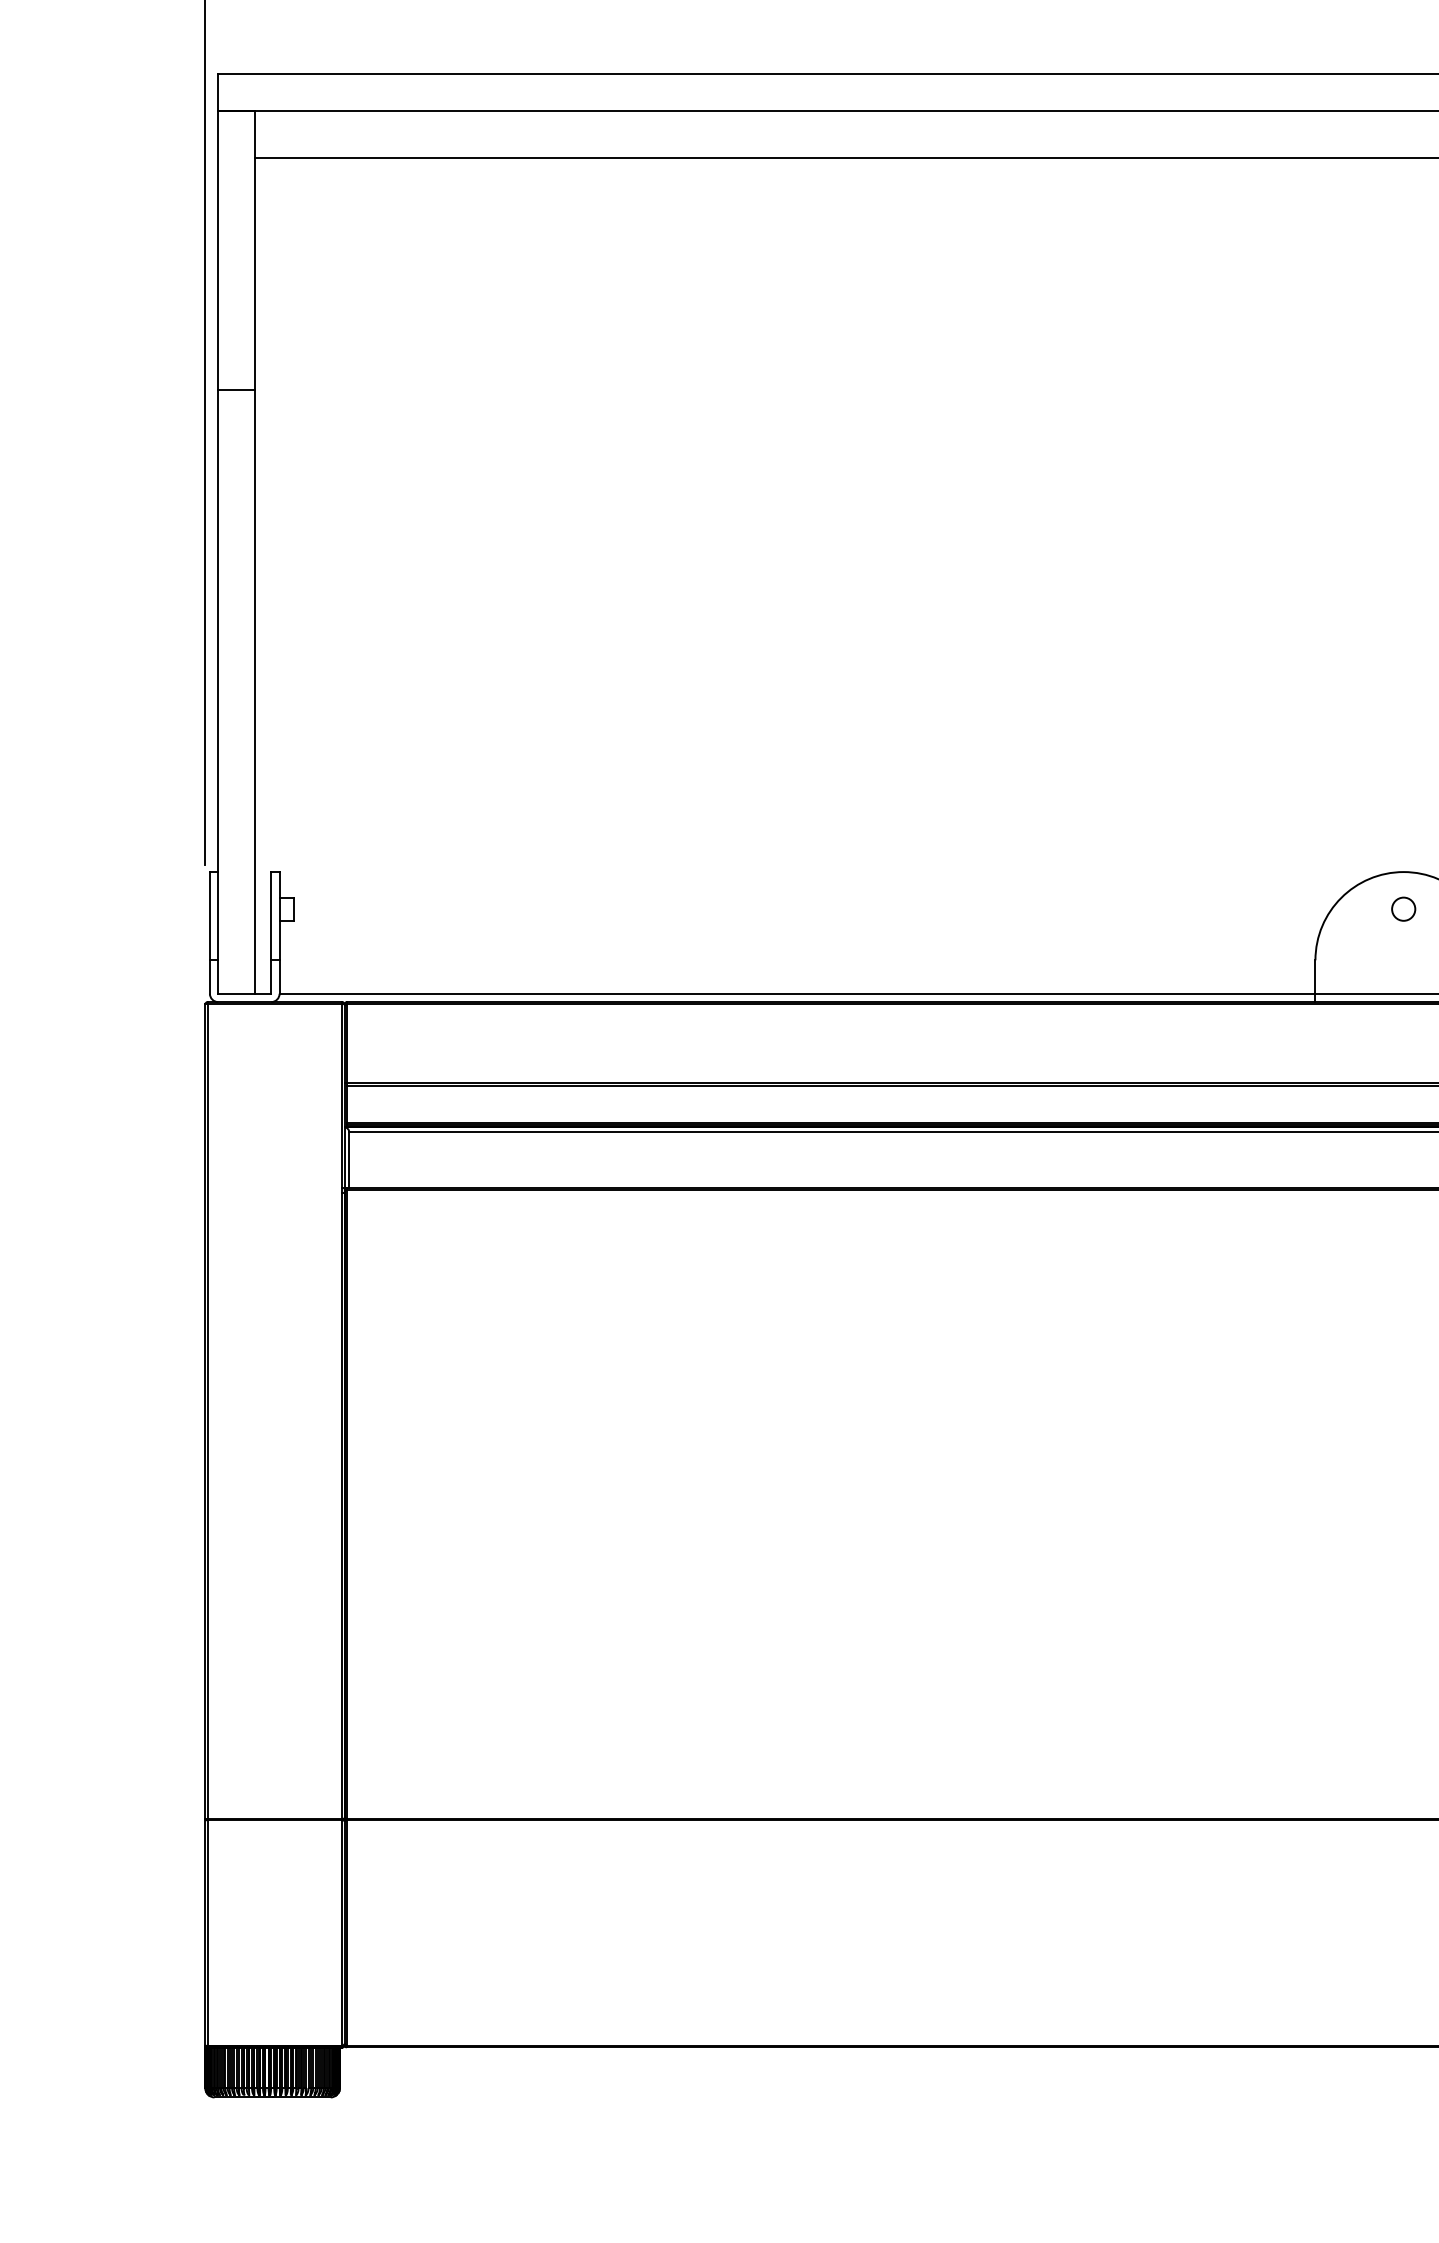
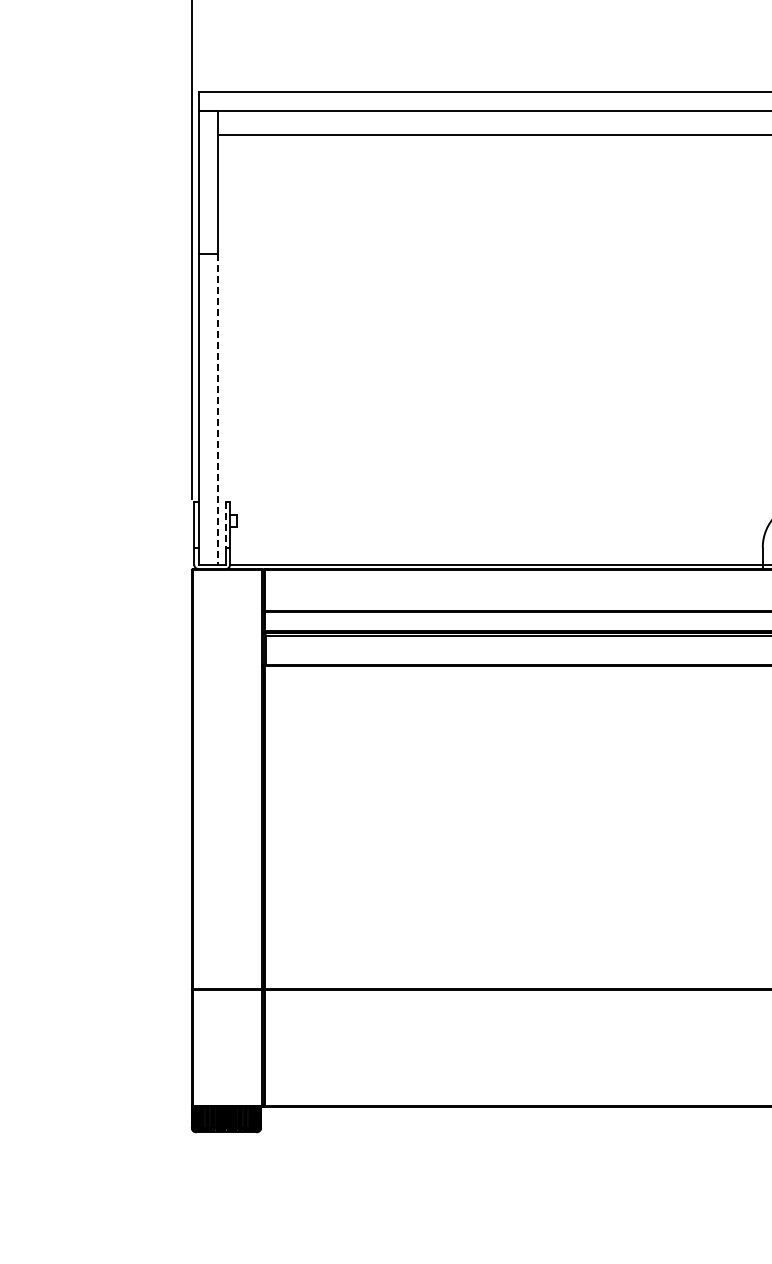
line: (255, 691) -> (217, 409), solid -> dashed
line: (270, 915) -> (225, 524), solid -> dashed

